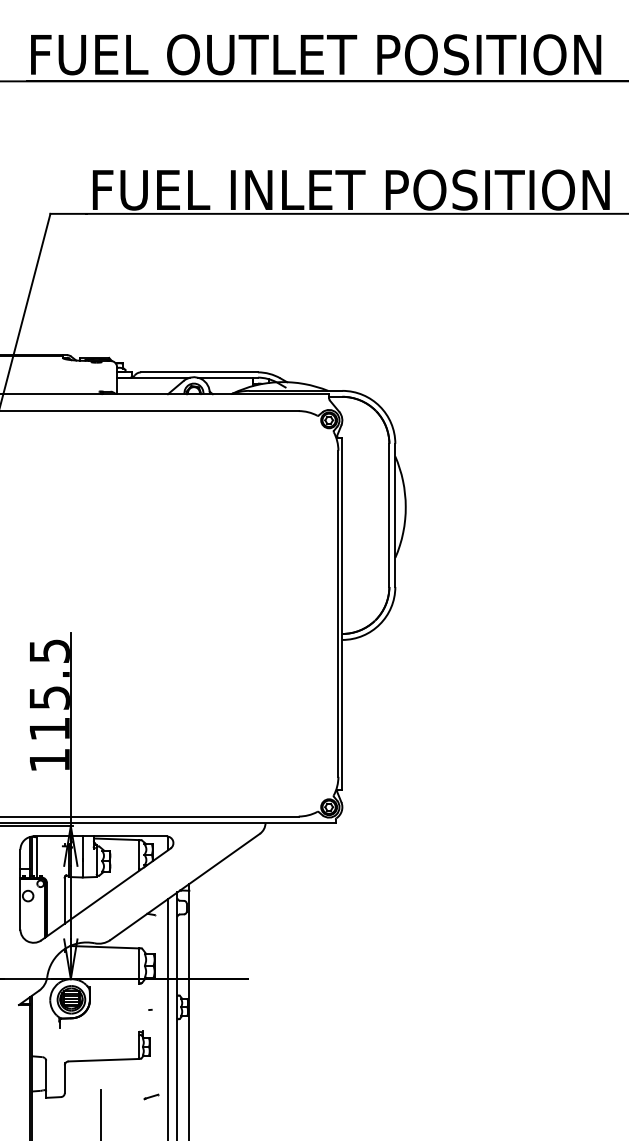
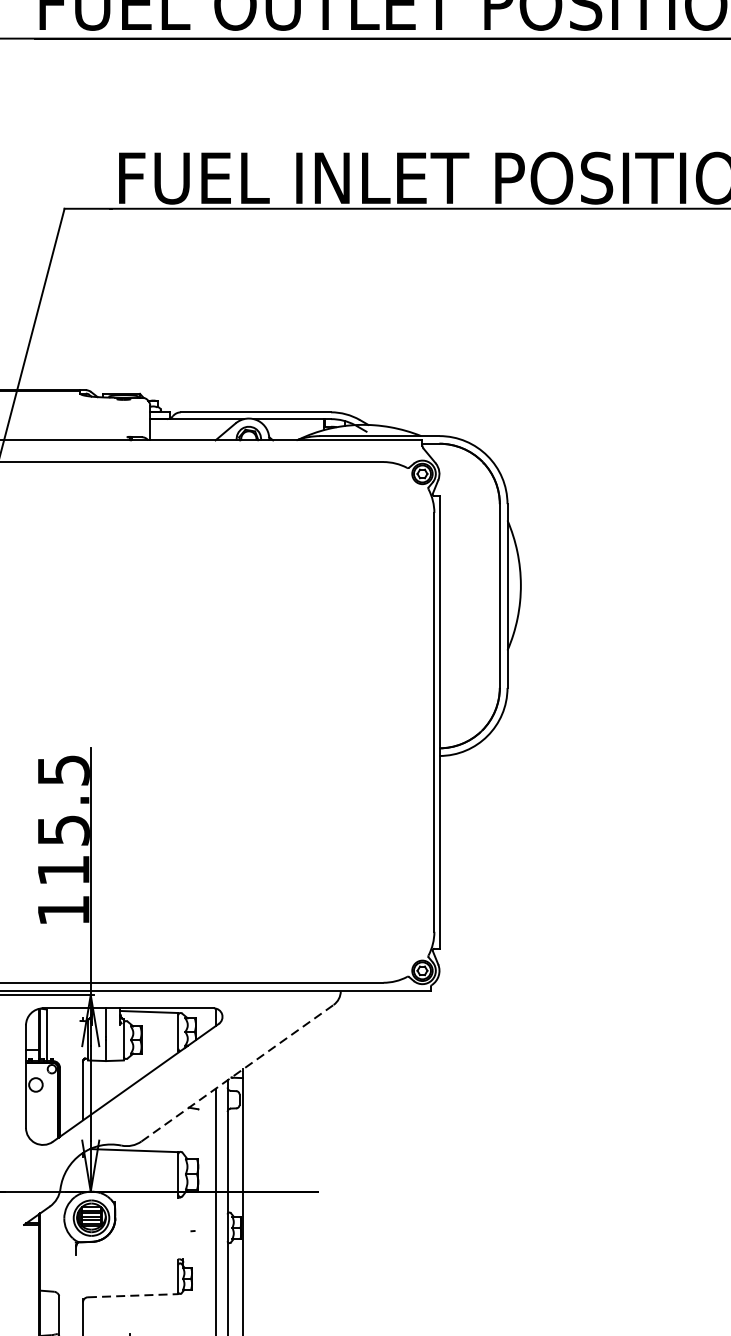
line: (185, 886) -> (238, 1072), solid -> dashed
line: (104, 1060) -> (133, 1296), solid -> dashed

